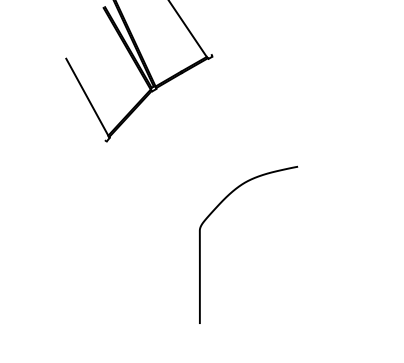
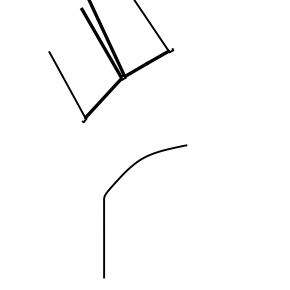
curve: (214, 211) -> (116, 183), moved

